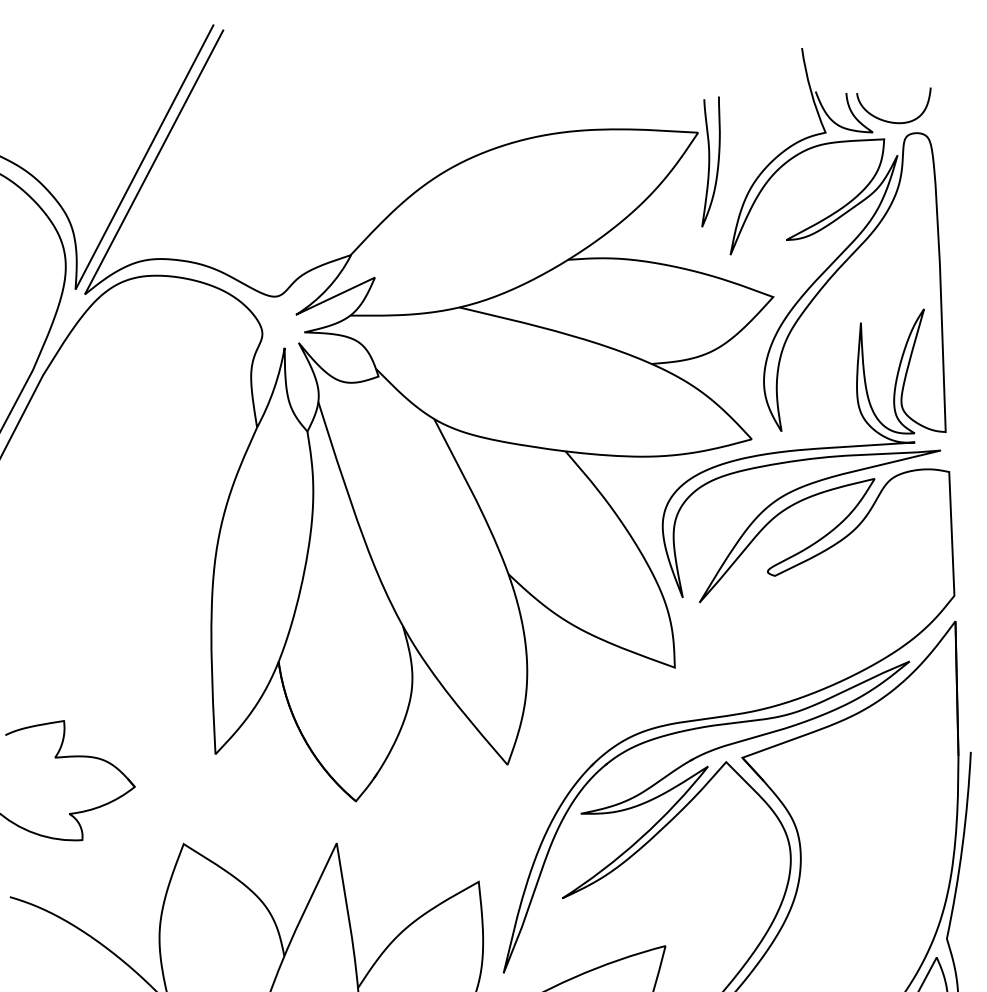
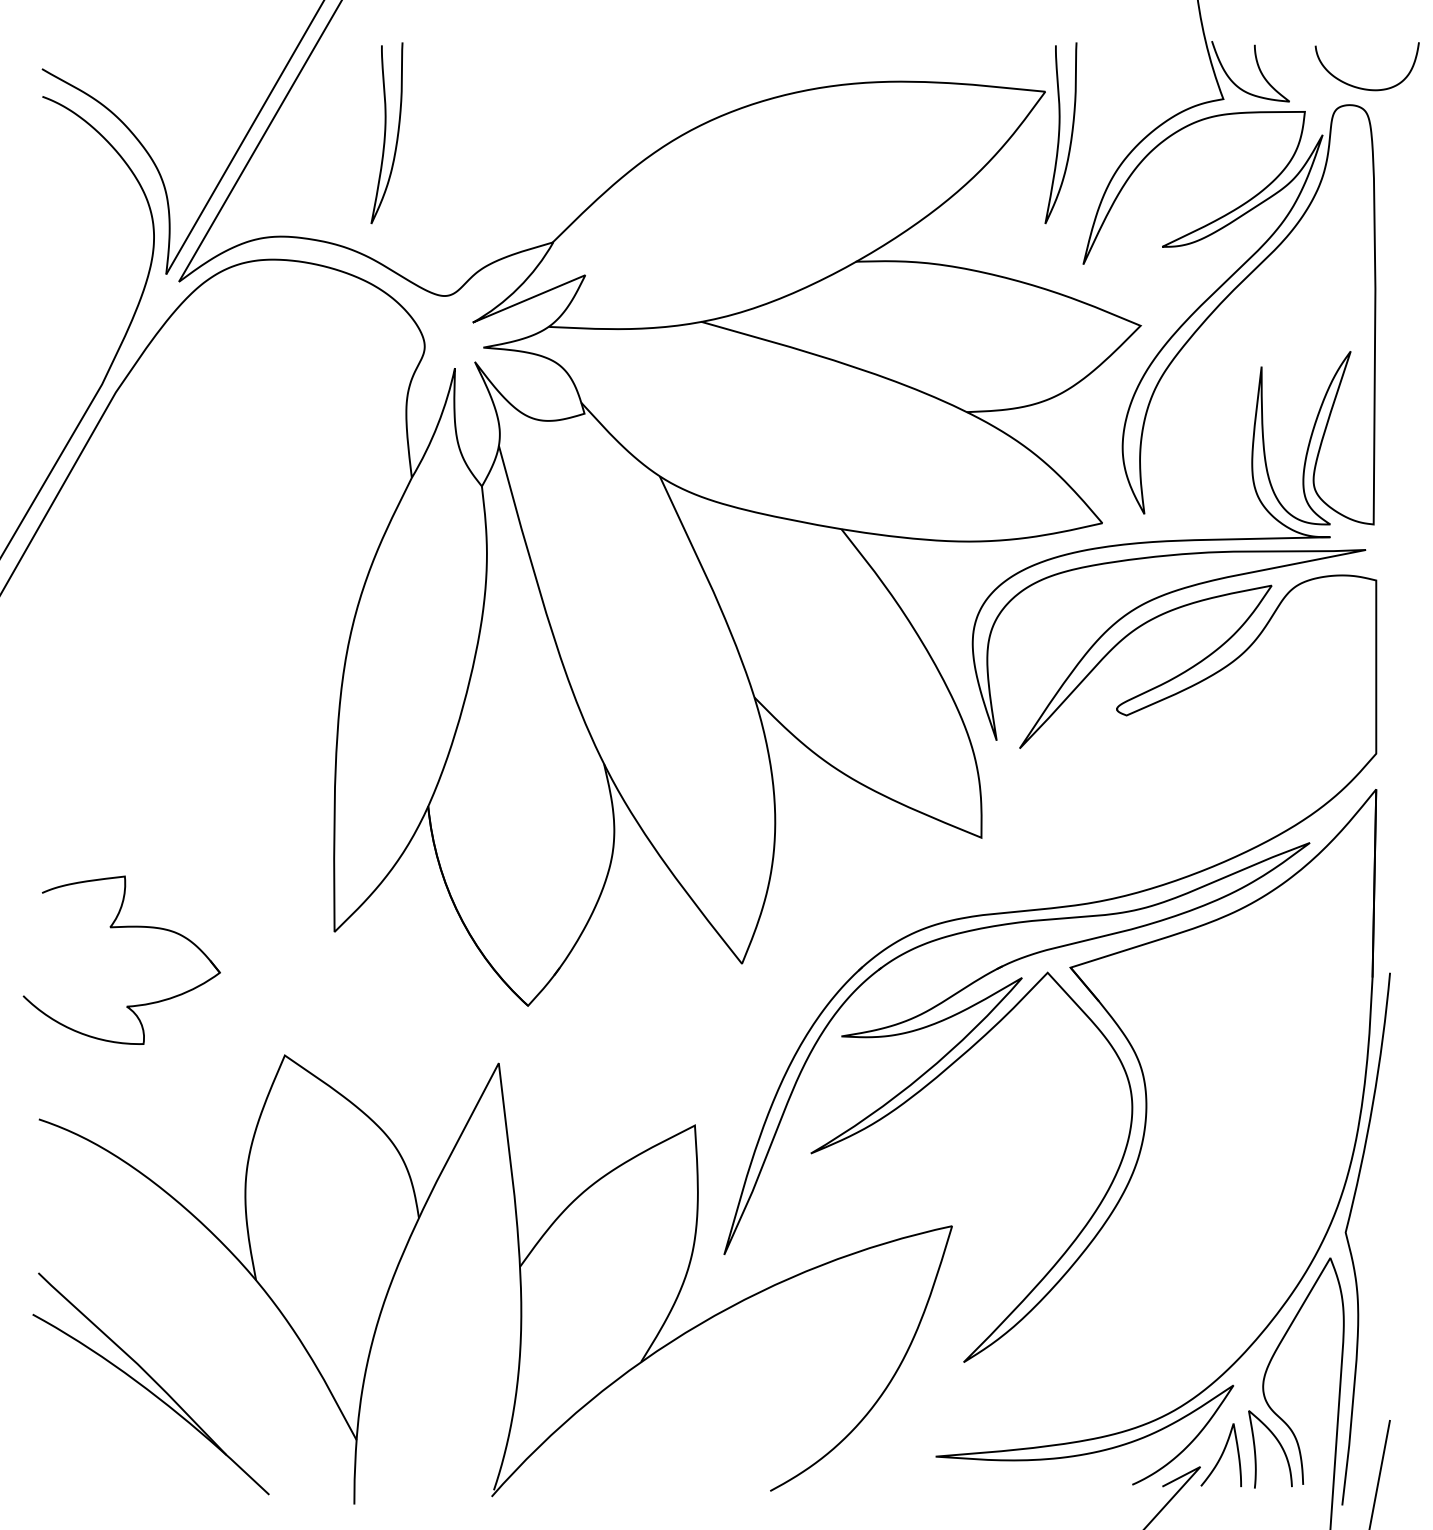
curve: (891, 121) -> (1361, 87), moved
curve: (227, 182) -> (385, 133), added

